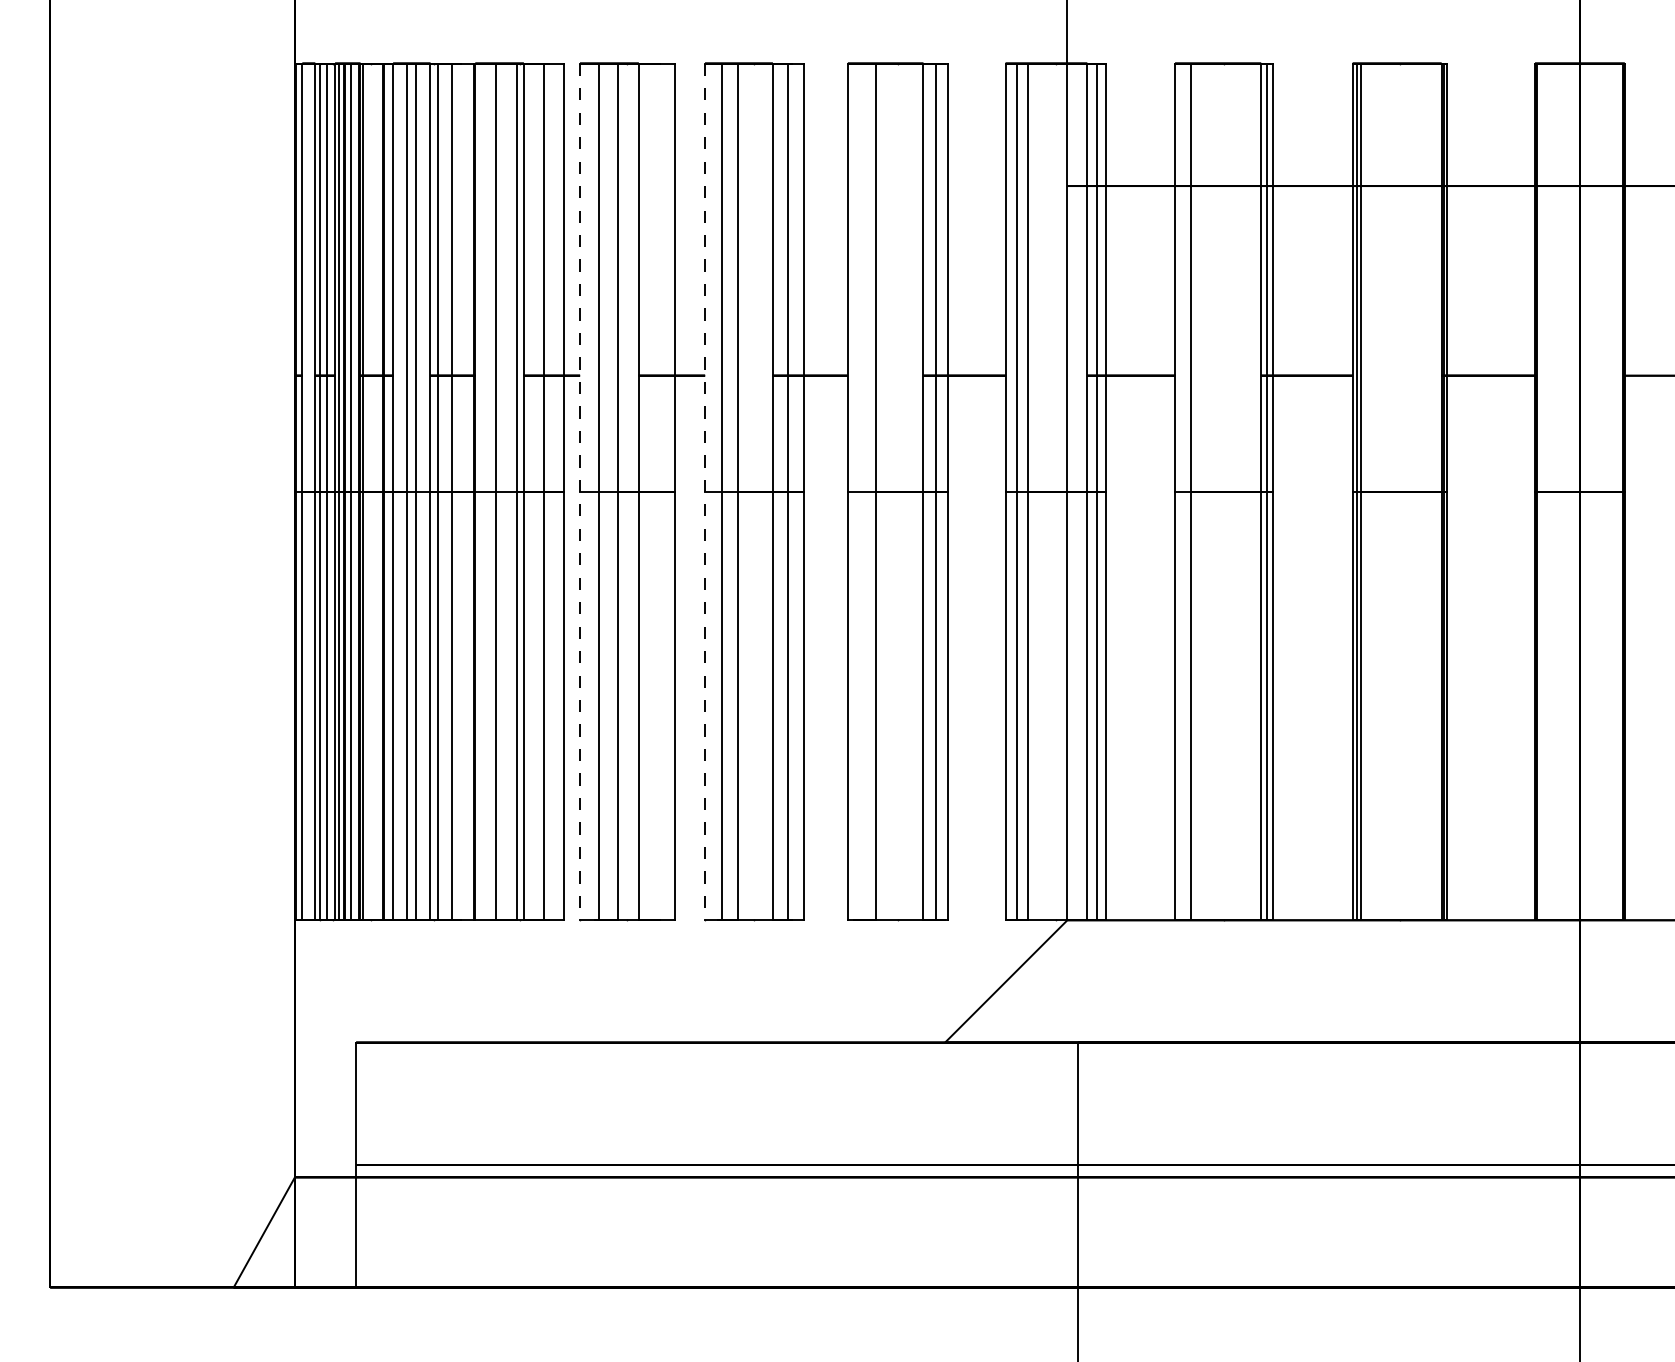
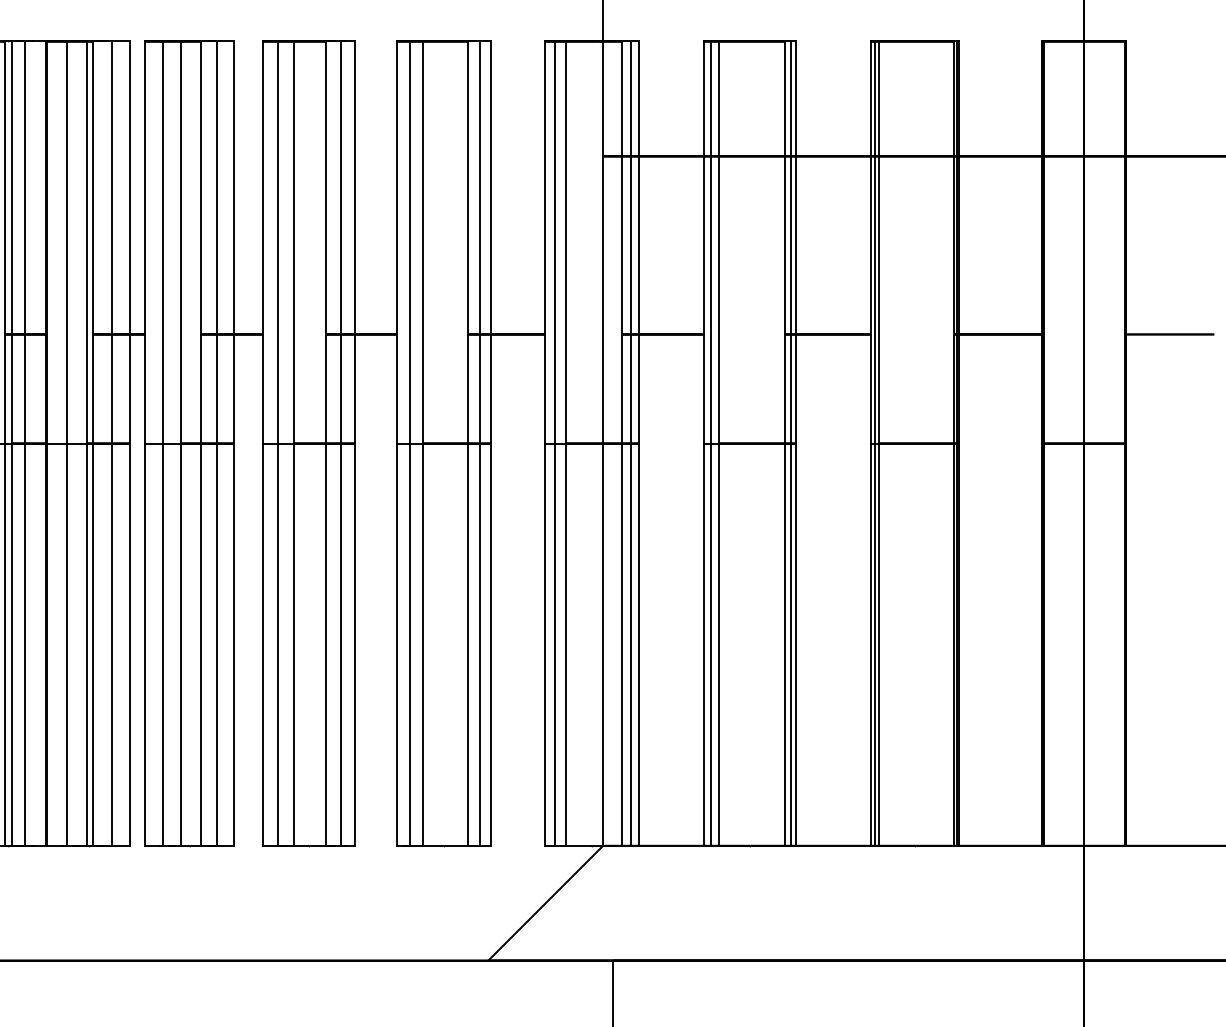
line: (656, 491) -> (217, 443), added
line: (861, 491) -> (409, 443), added
line: (1182, 491) -> (711, 443), added
line: (580, 492) -> (145, 444), dashed -> solid
line: (705, 492) -> (263, 444), dashed -> solid

